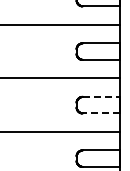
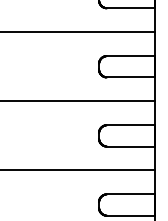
line: (101, 96) -> (131, 124), dashed -> solid
line: (101, 113) -> (131, 146), dashed -> solid

